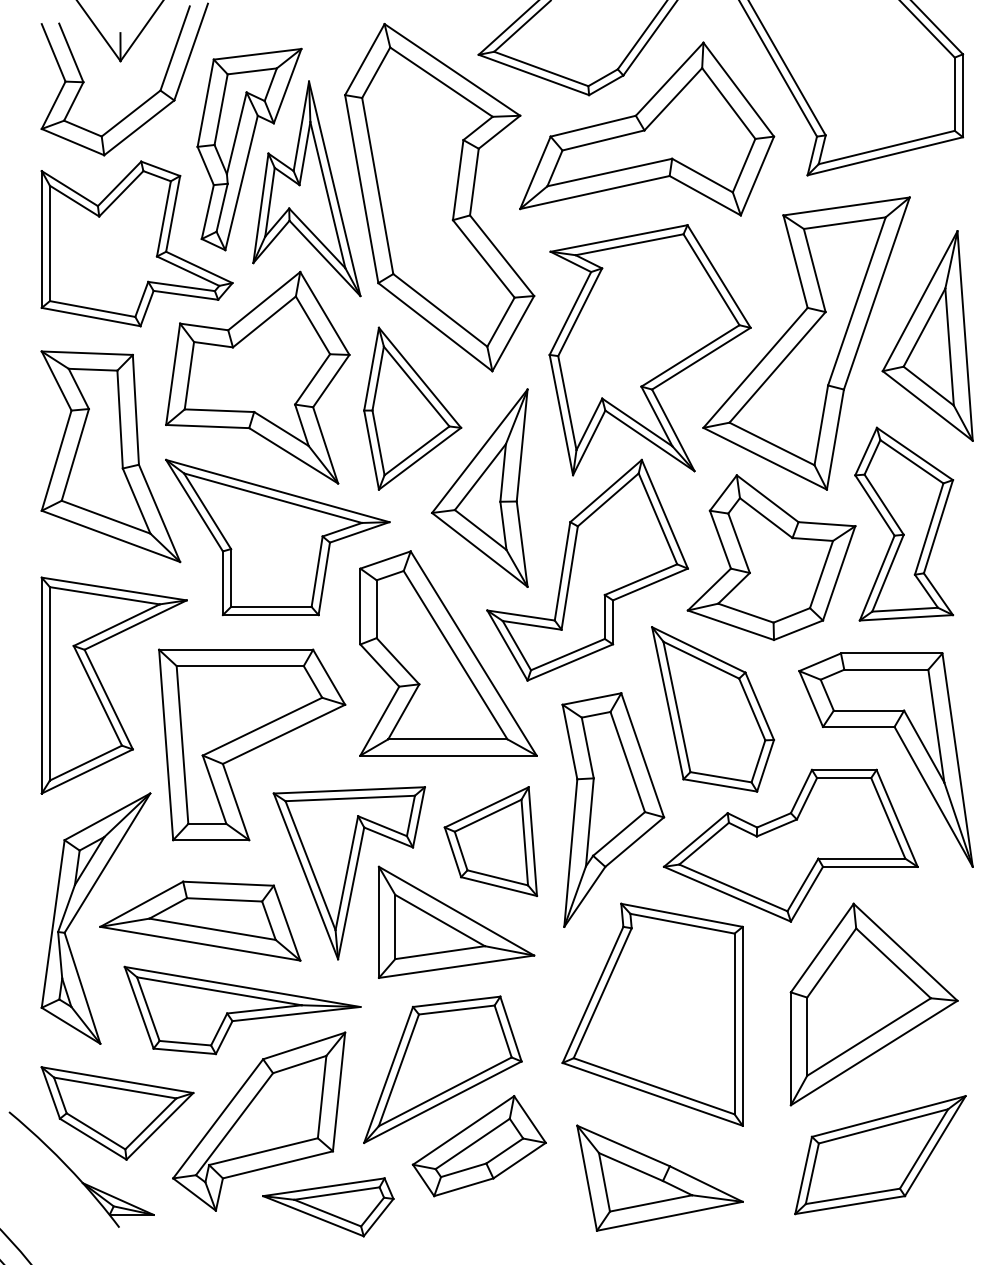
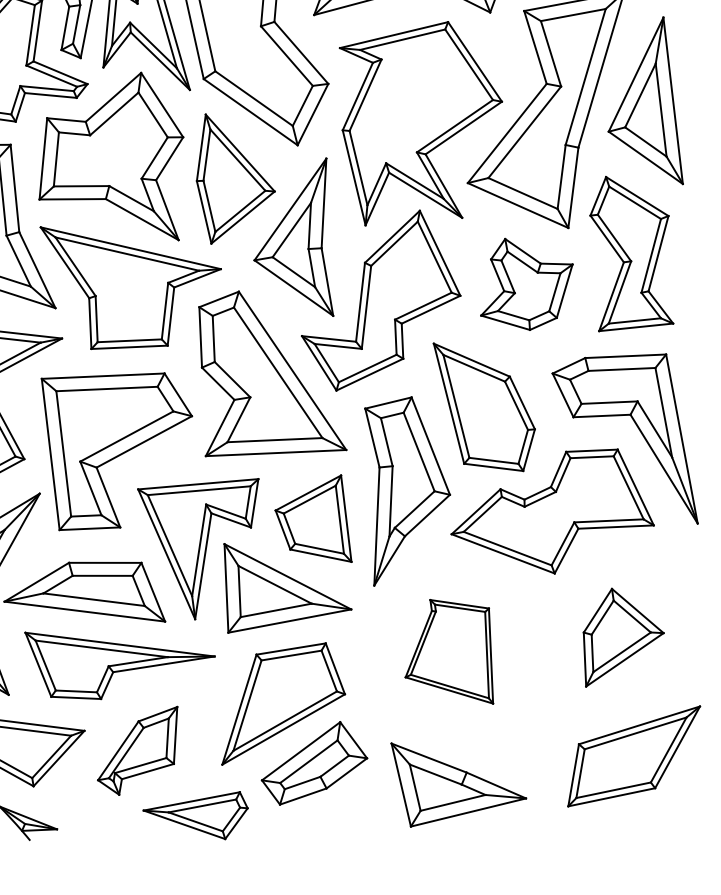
part: (771, 557) -> (526, 284), size x0.7
part: (873, 1004) -> (623, 636), size x0.6
part: (652, 1014) -> (447, 652), size x0.6
part: (259, 1121) -> (138, 751), size x0.6

